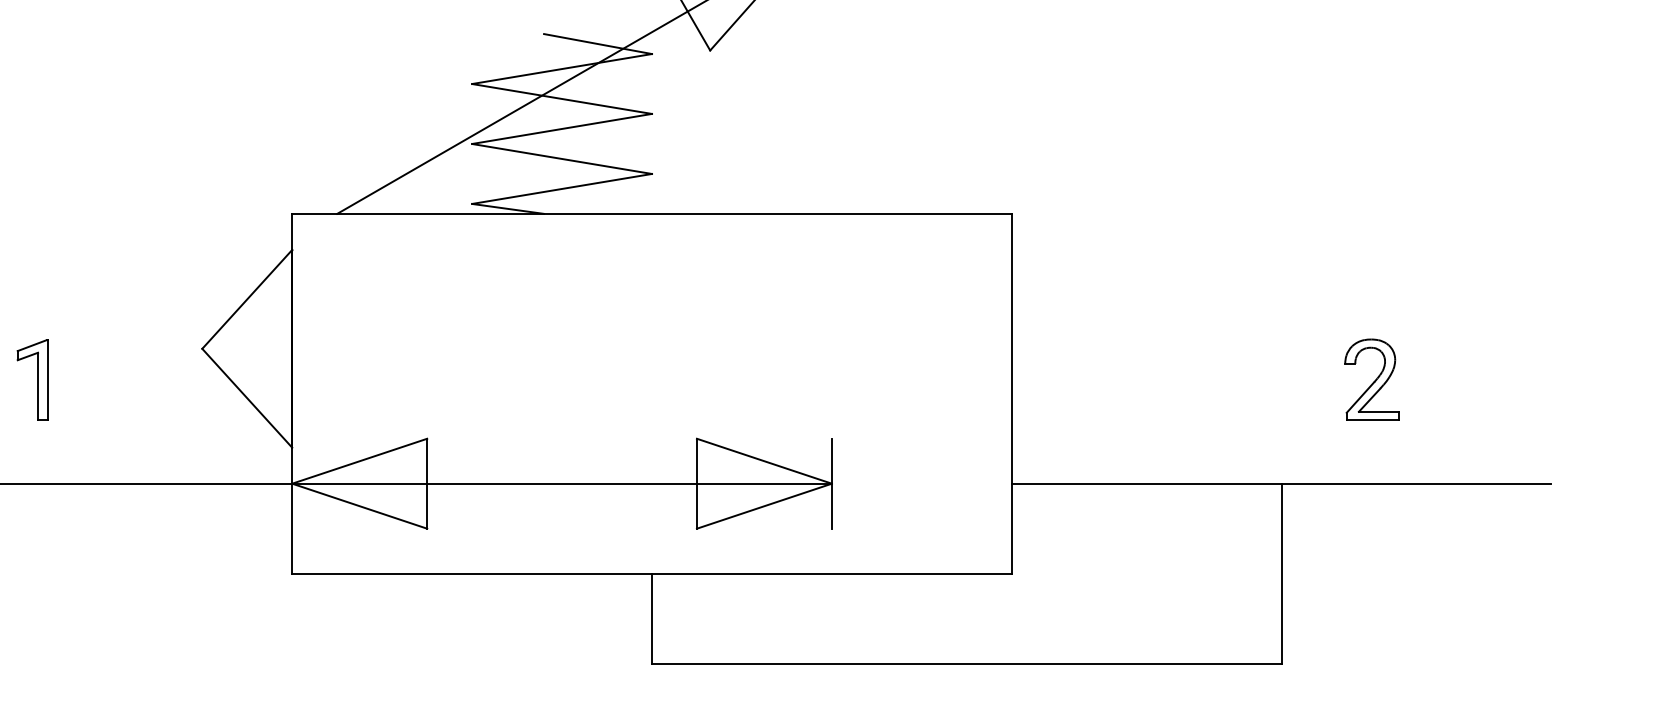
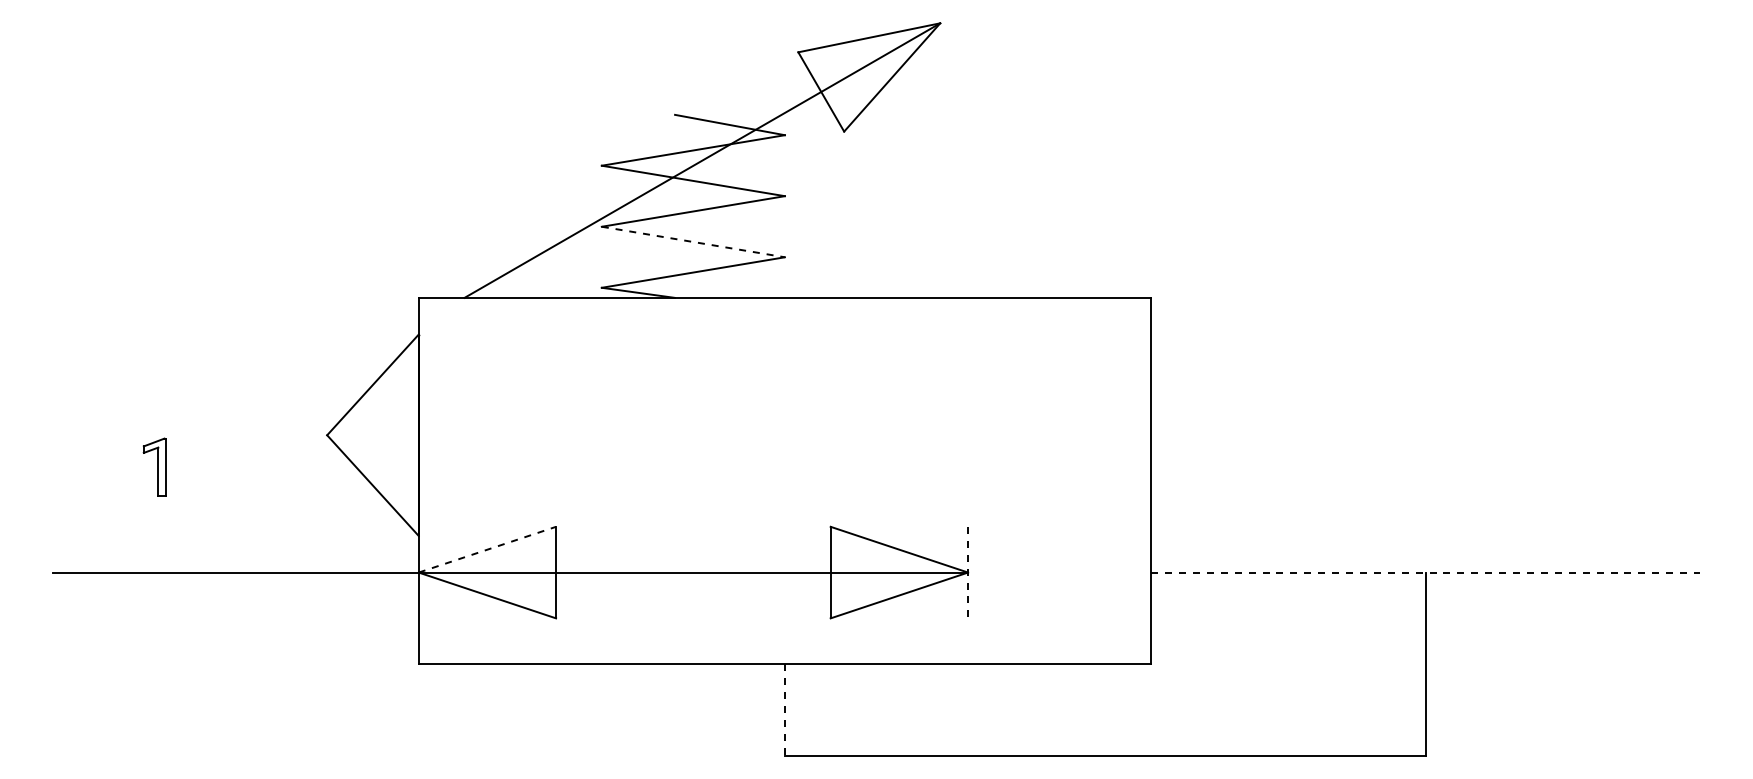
line: (562, 159) -> (693, 242), solid -> dashed
part: (32, 379) -> (154, 466), size x0.7
part: (1371, 379) -> (1517, 466), removed
line: (359, 461) -> (487, 549), solid -> dashed
line: (832, 483) -> (968, 572), solid -> dashed
line: (1281, 483) -> (1425, 572), solid -> dashed
line: (651, 618) -> (784, 709), solid -> dashed

